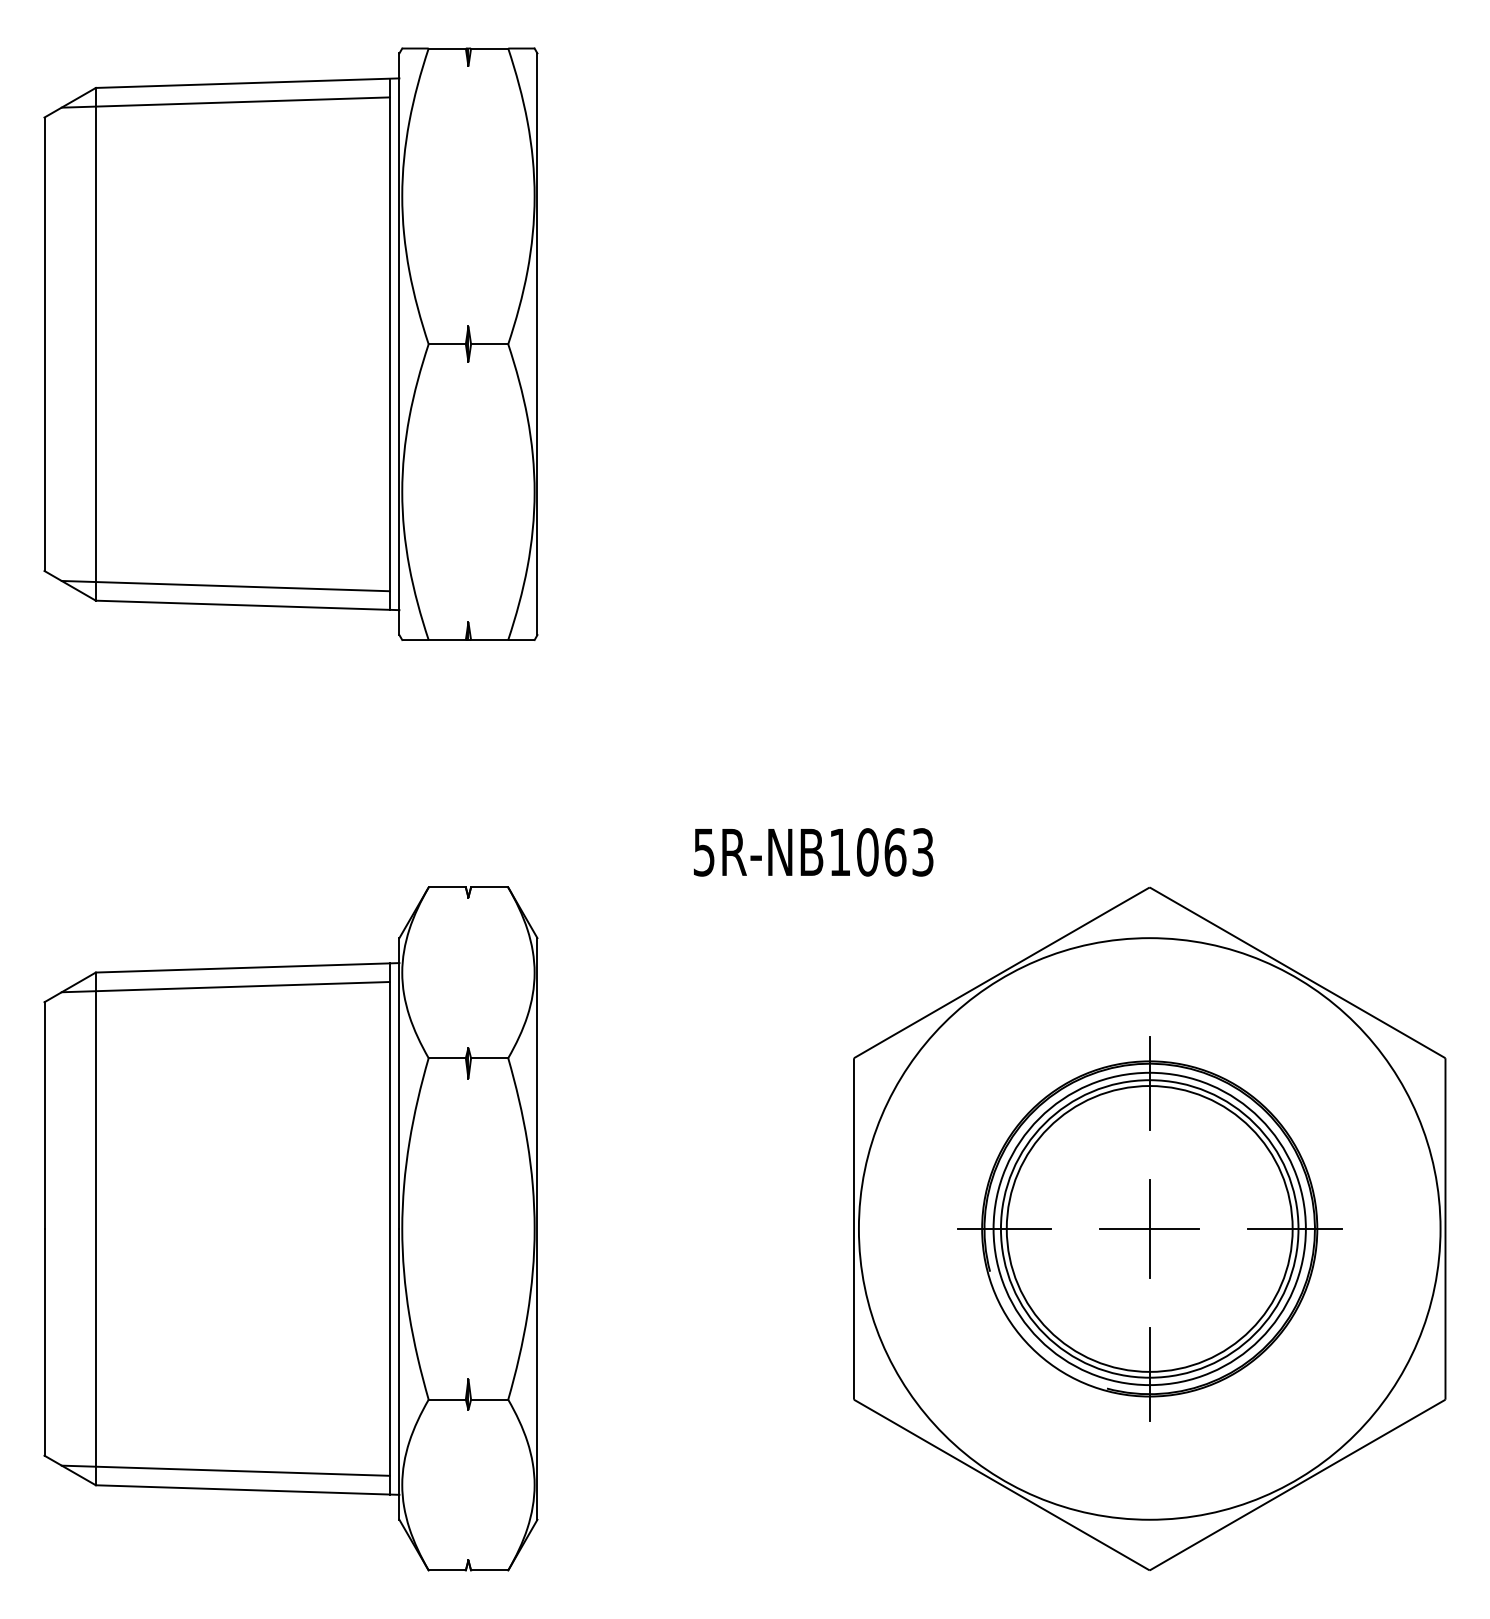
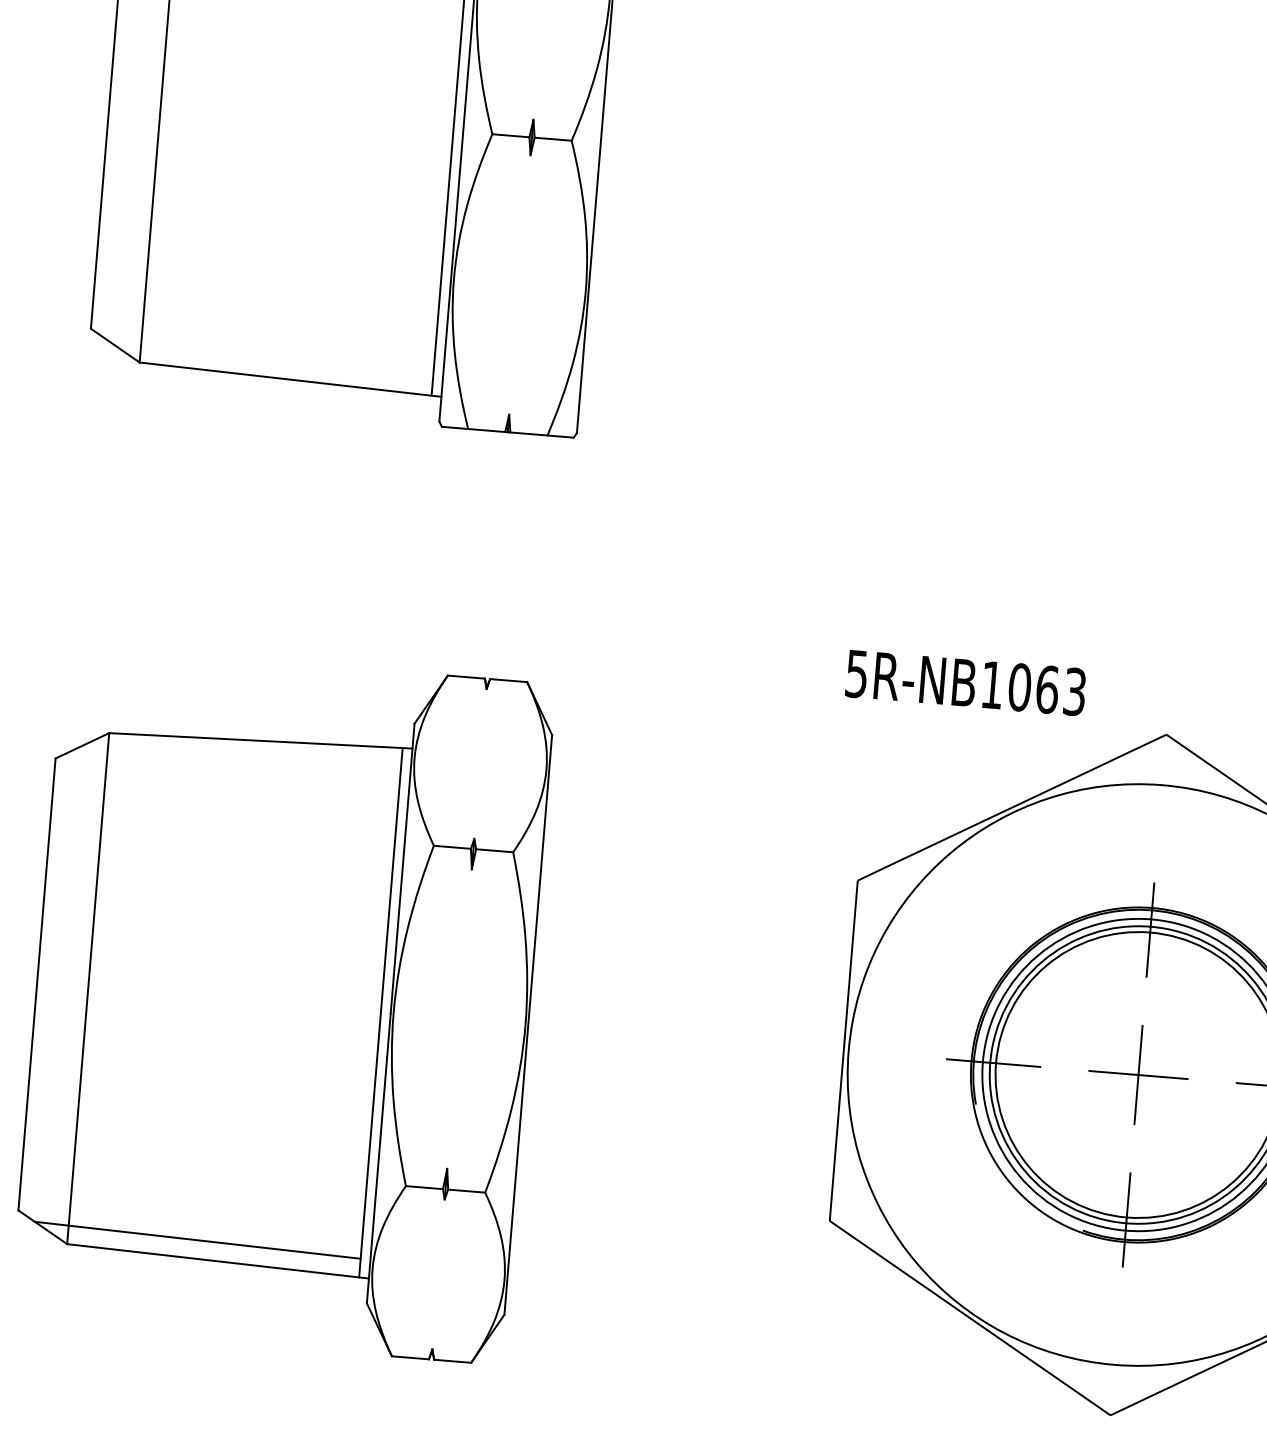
line: (225, 585) -> (270, 358), removed
text: (813, 852) -> (965, 683), moved
line: (225, 987) -> (237, 758), removed

